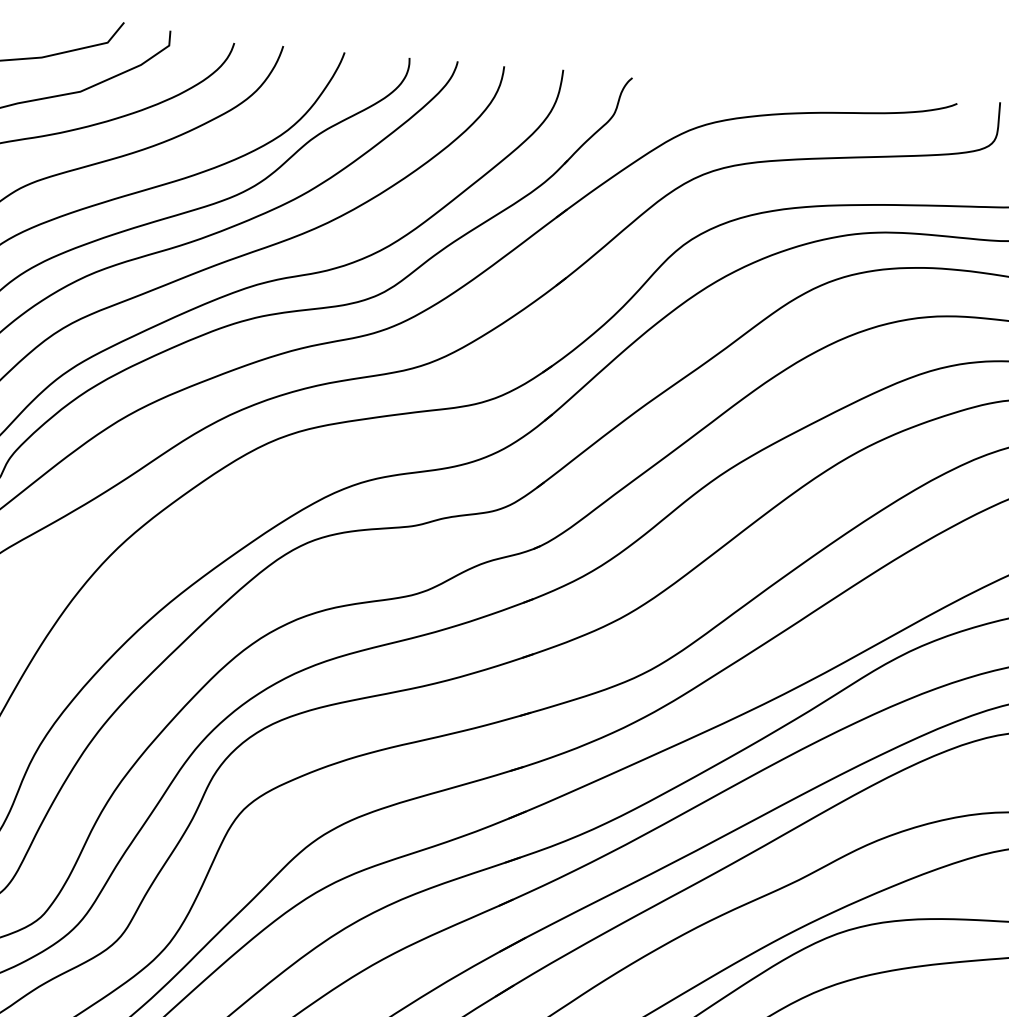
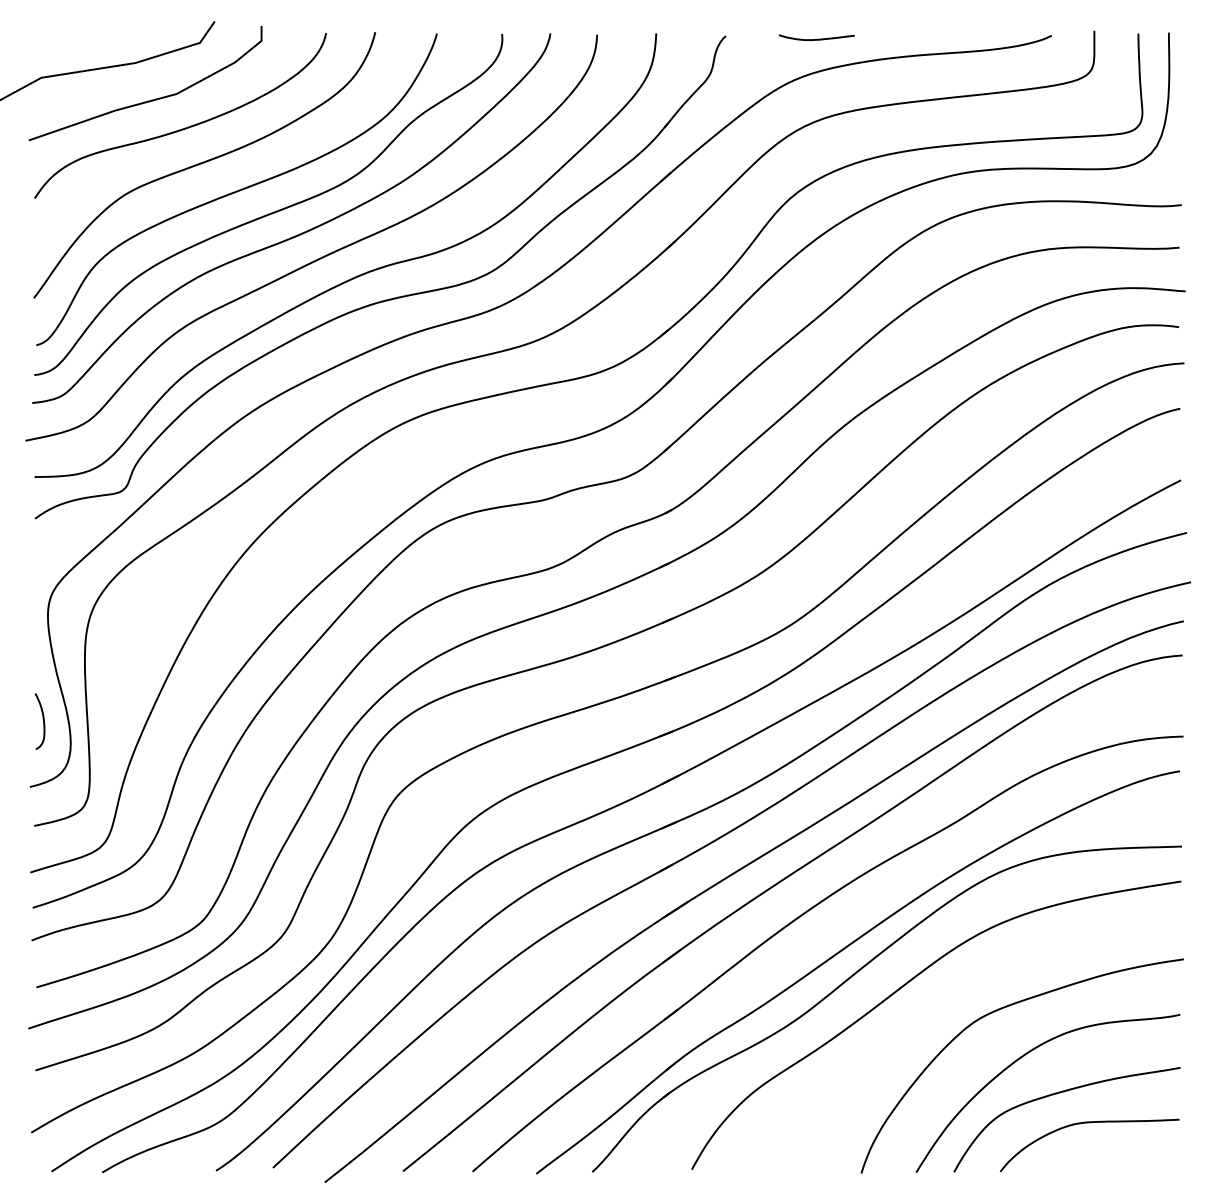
curve: (723, 87) -> (817, 38), added

